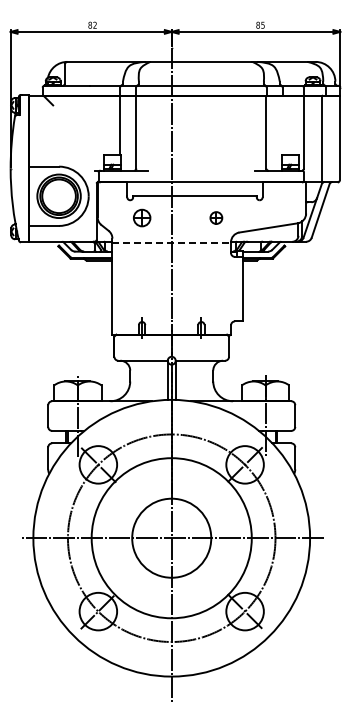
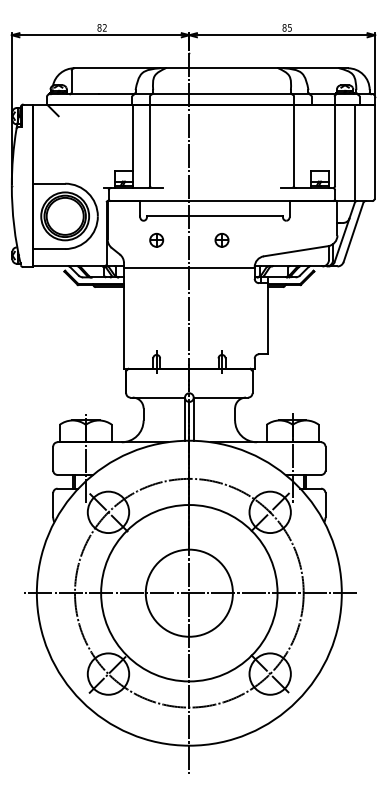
part: (141, 217) -> (156, 239), size x0.71
part: (216, 217) -> (222, 239), moved
line: (172, 242) -> (190, 267), dashed -> solid

